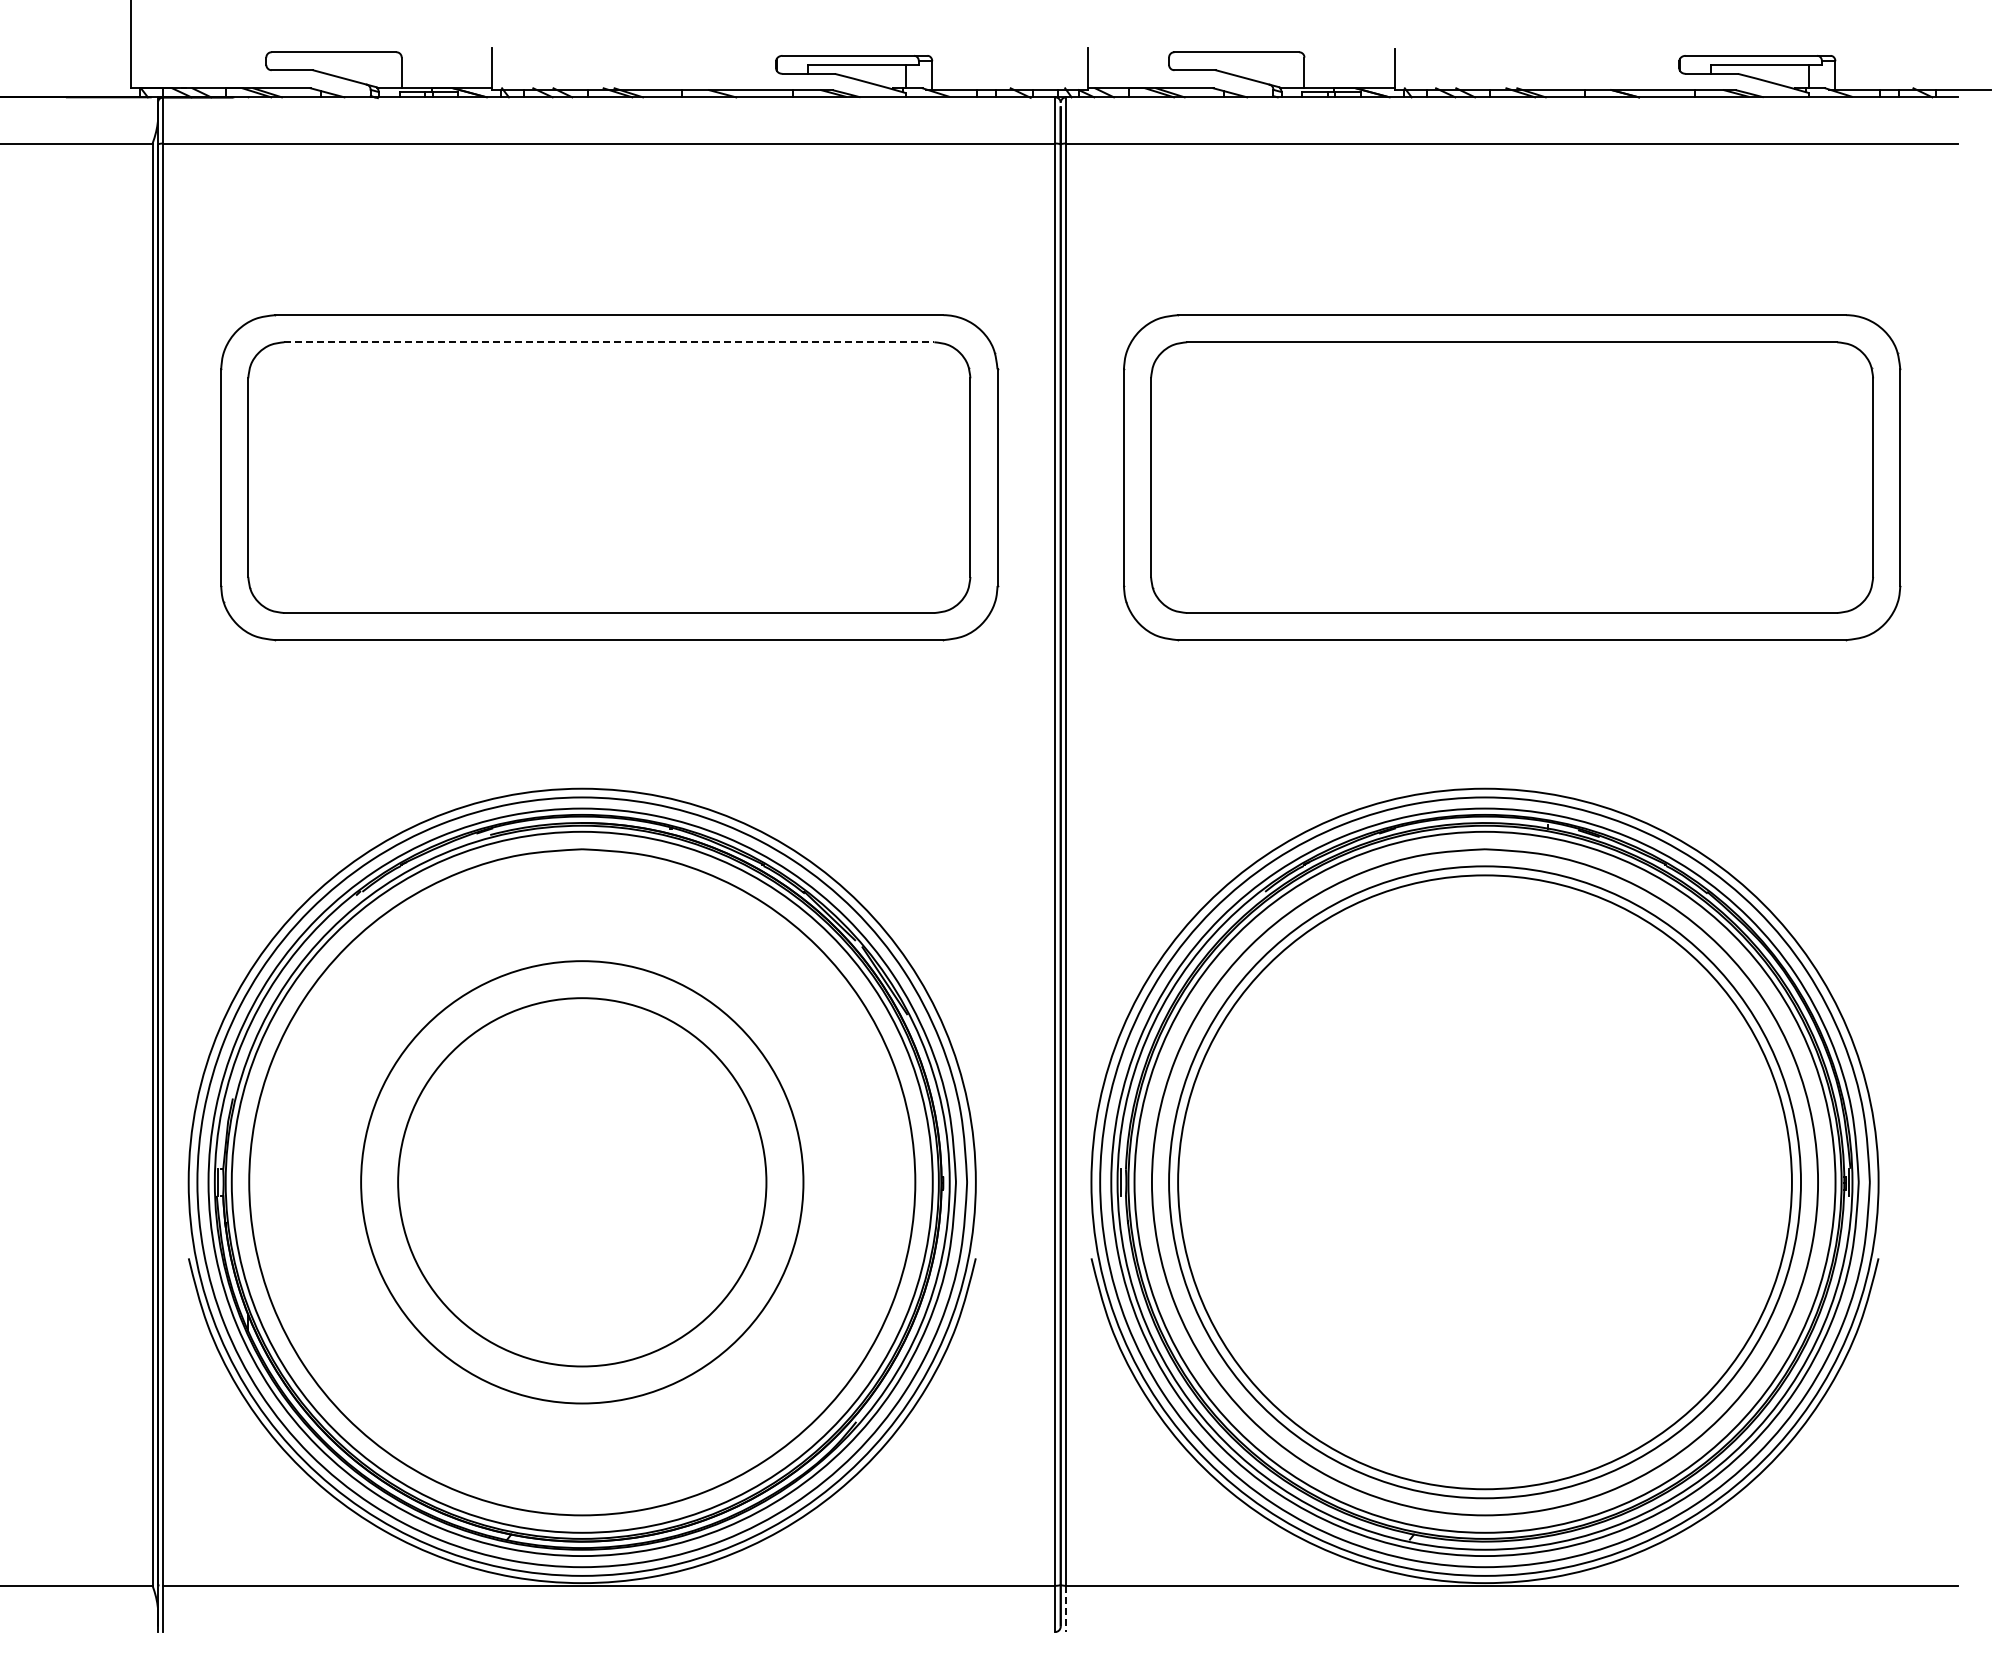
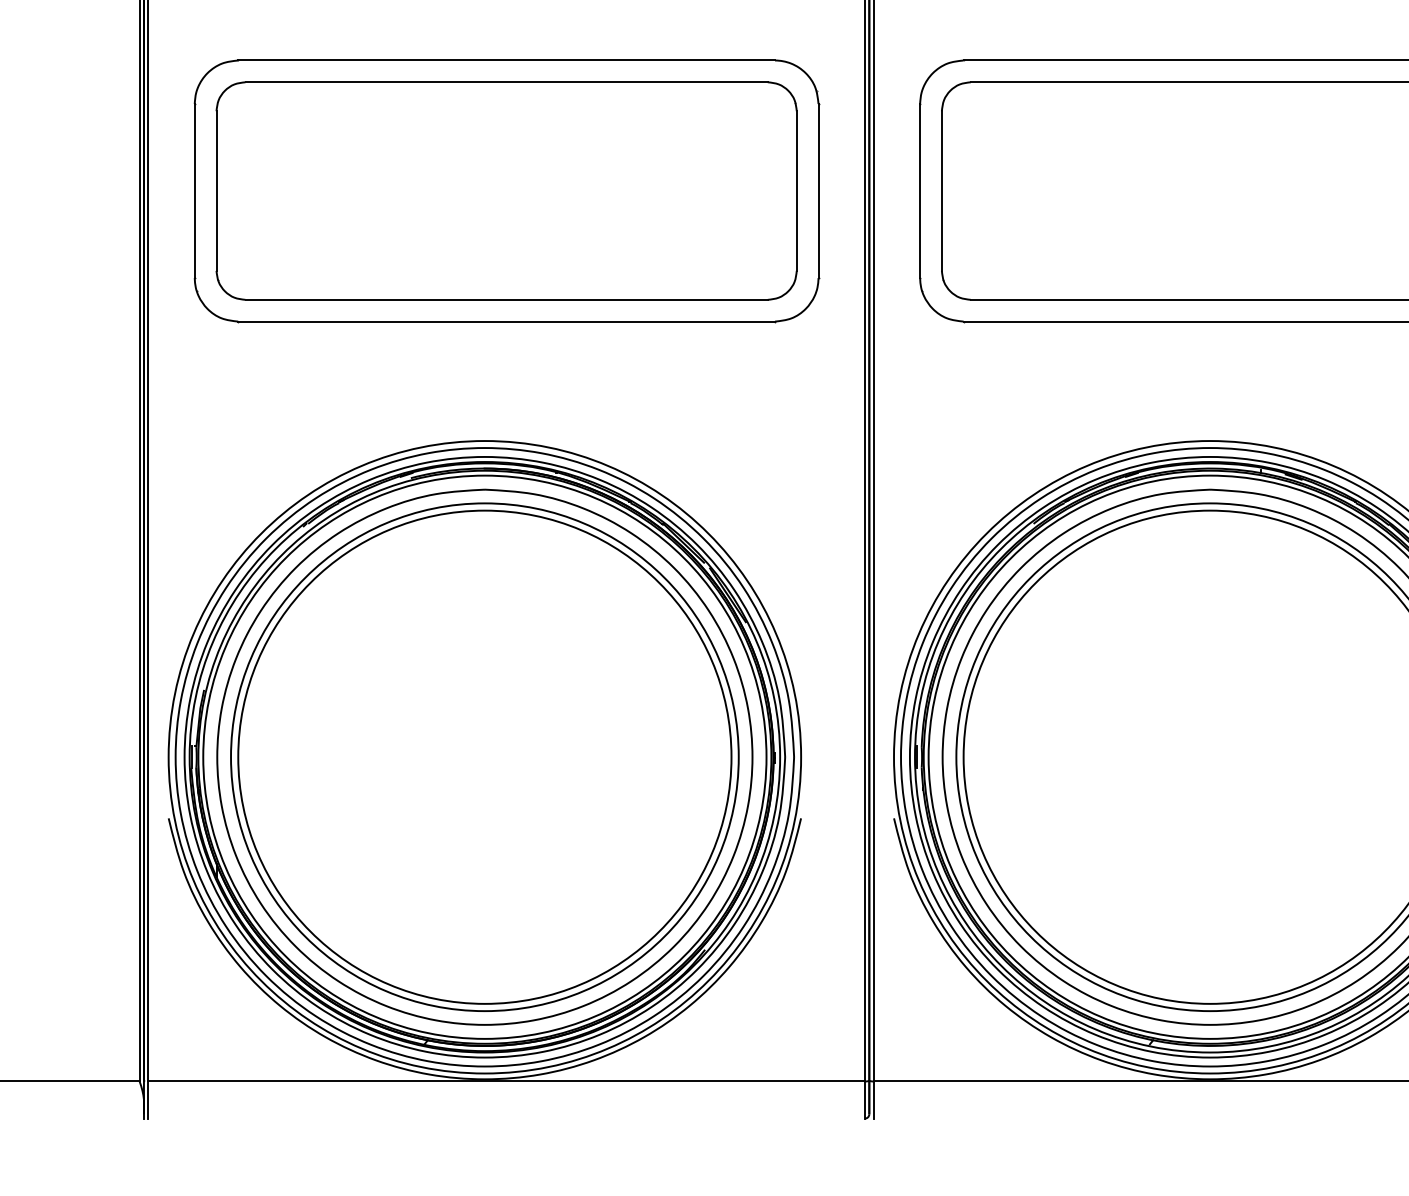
line: (609, 342) -> (506, 82), dashed -> solid
circle: (582, 1182) -> (485, 757), size x1.43
circle: (582, 1182) -> (485, 757), size x1.67
line: (1066, 1609) -> (873, 1100), dashed -> solid

